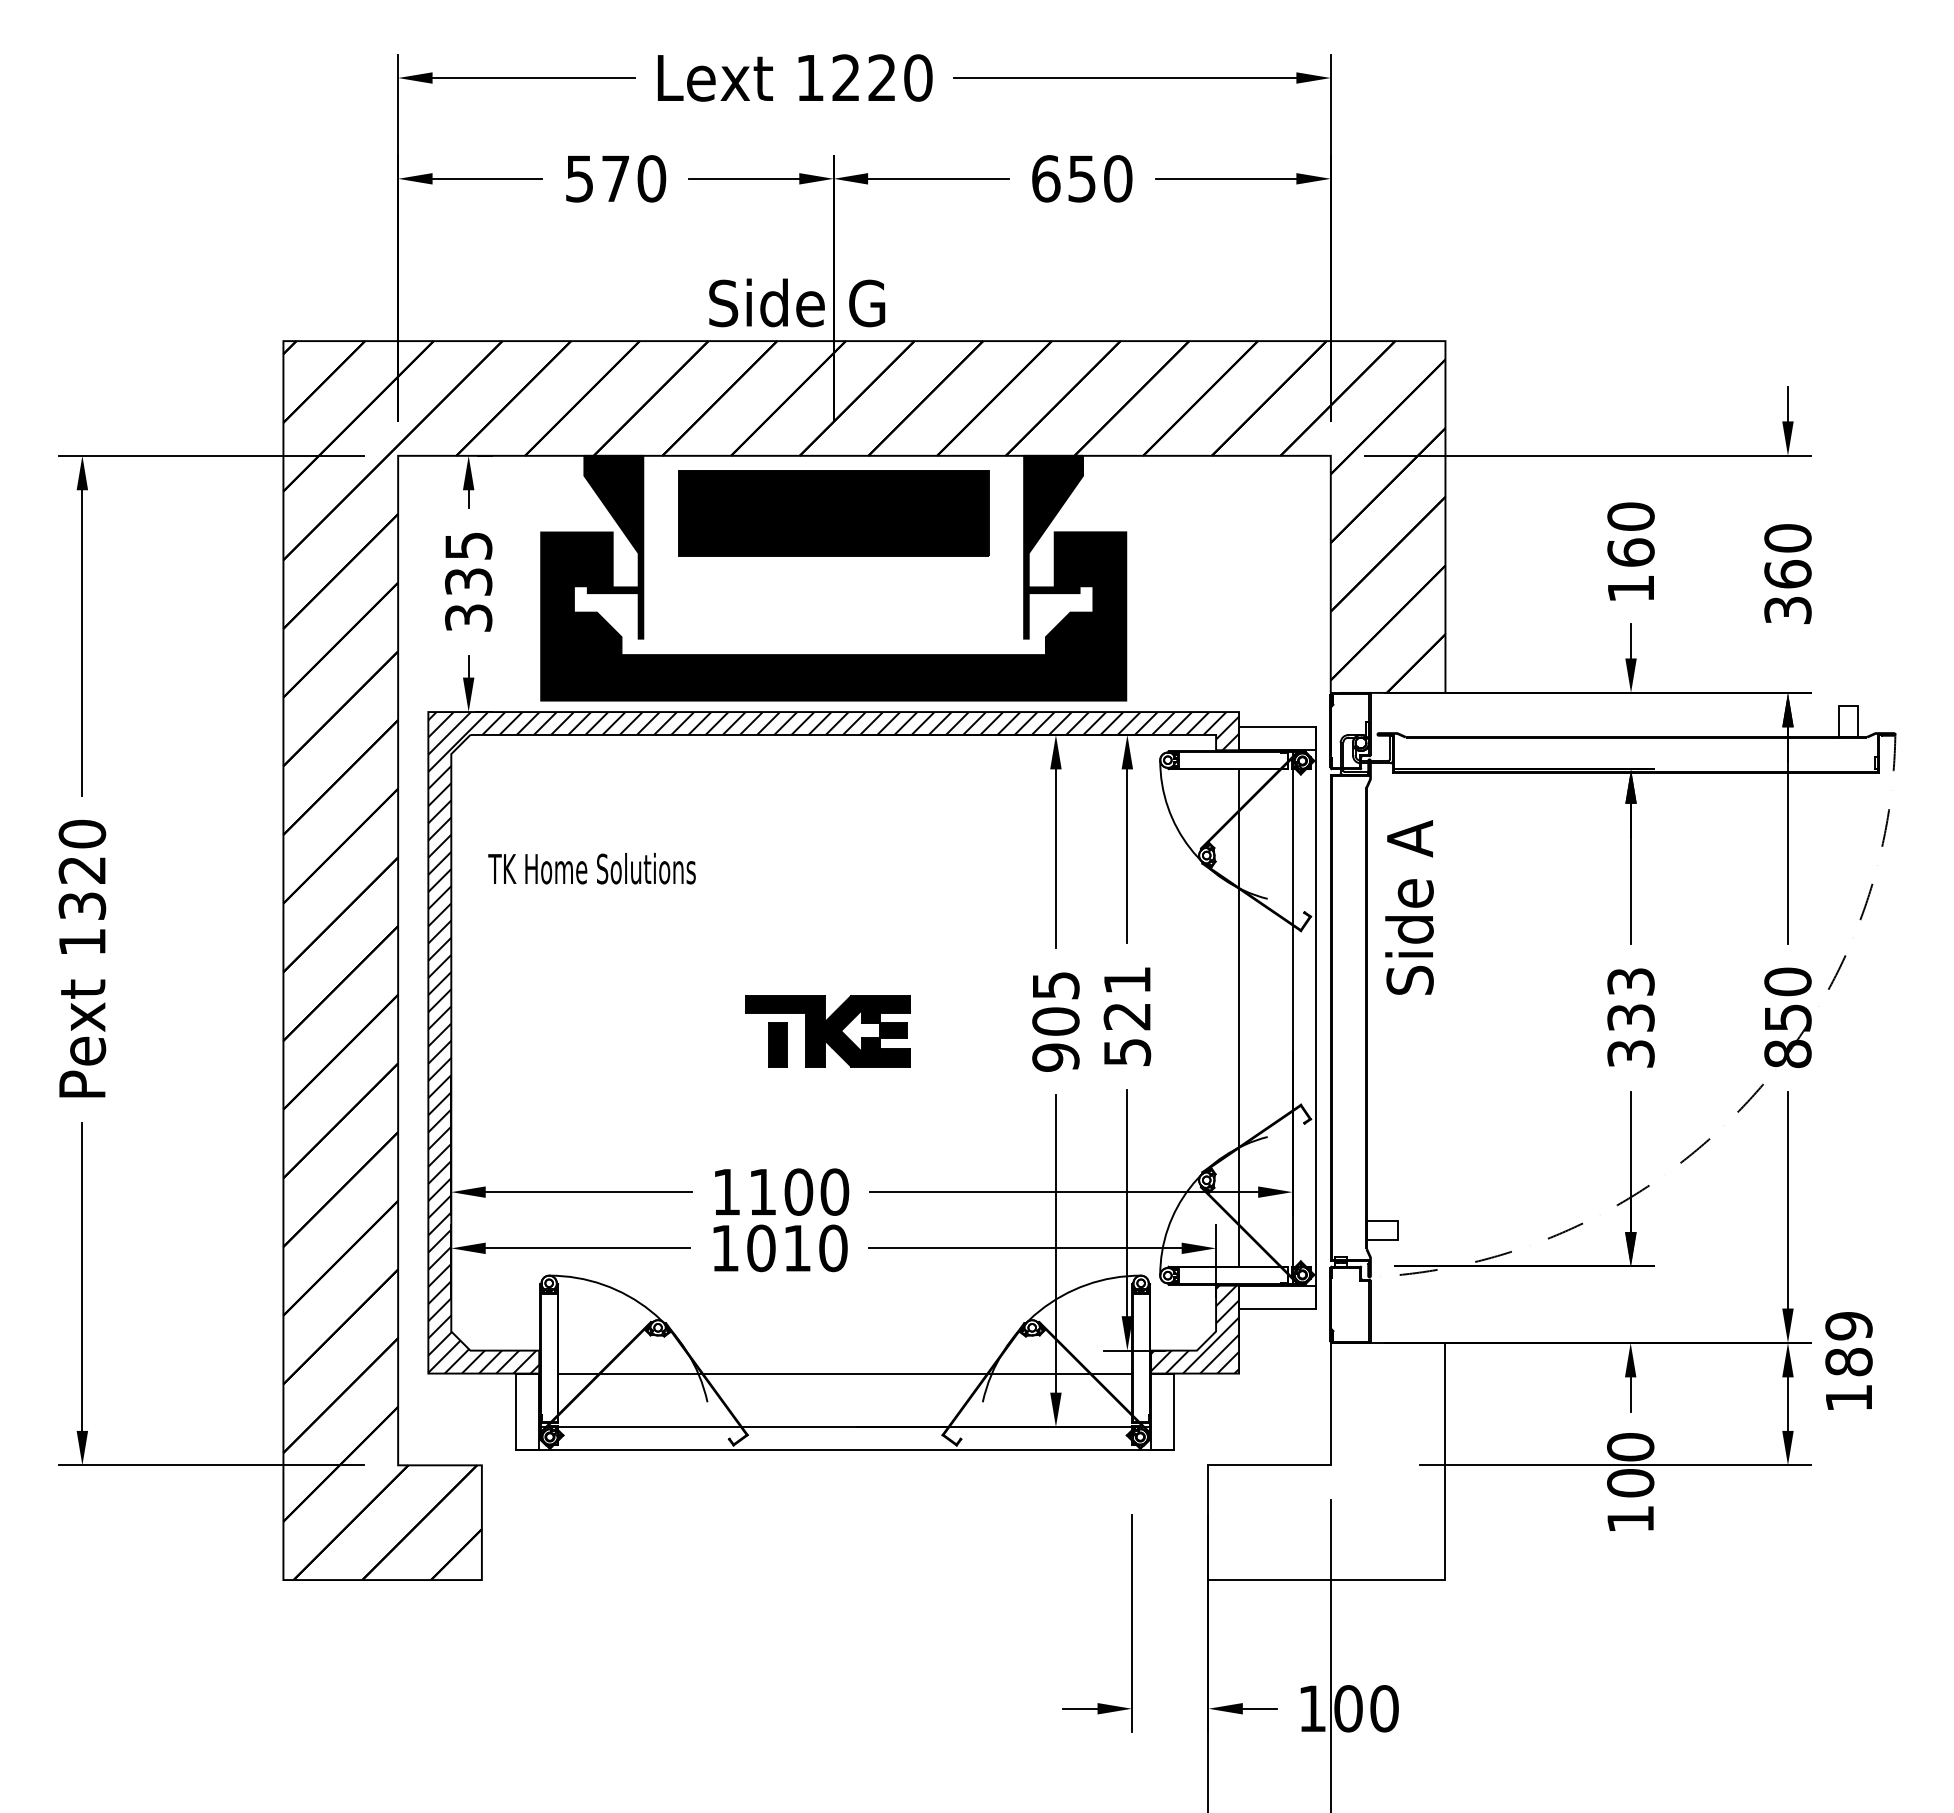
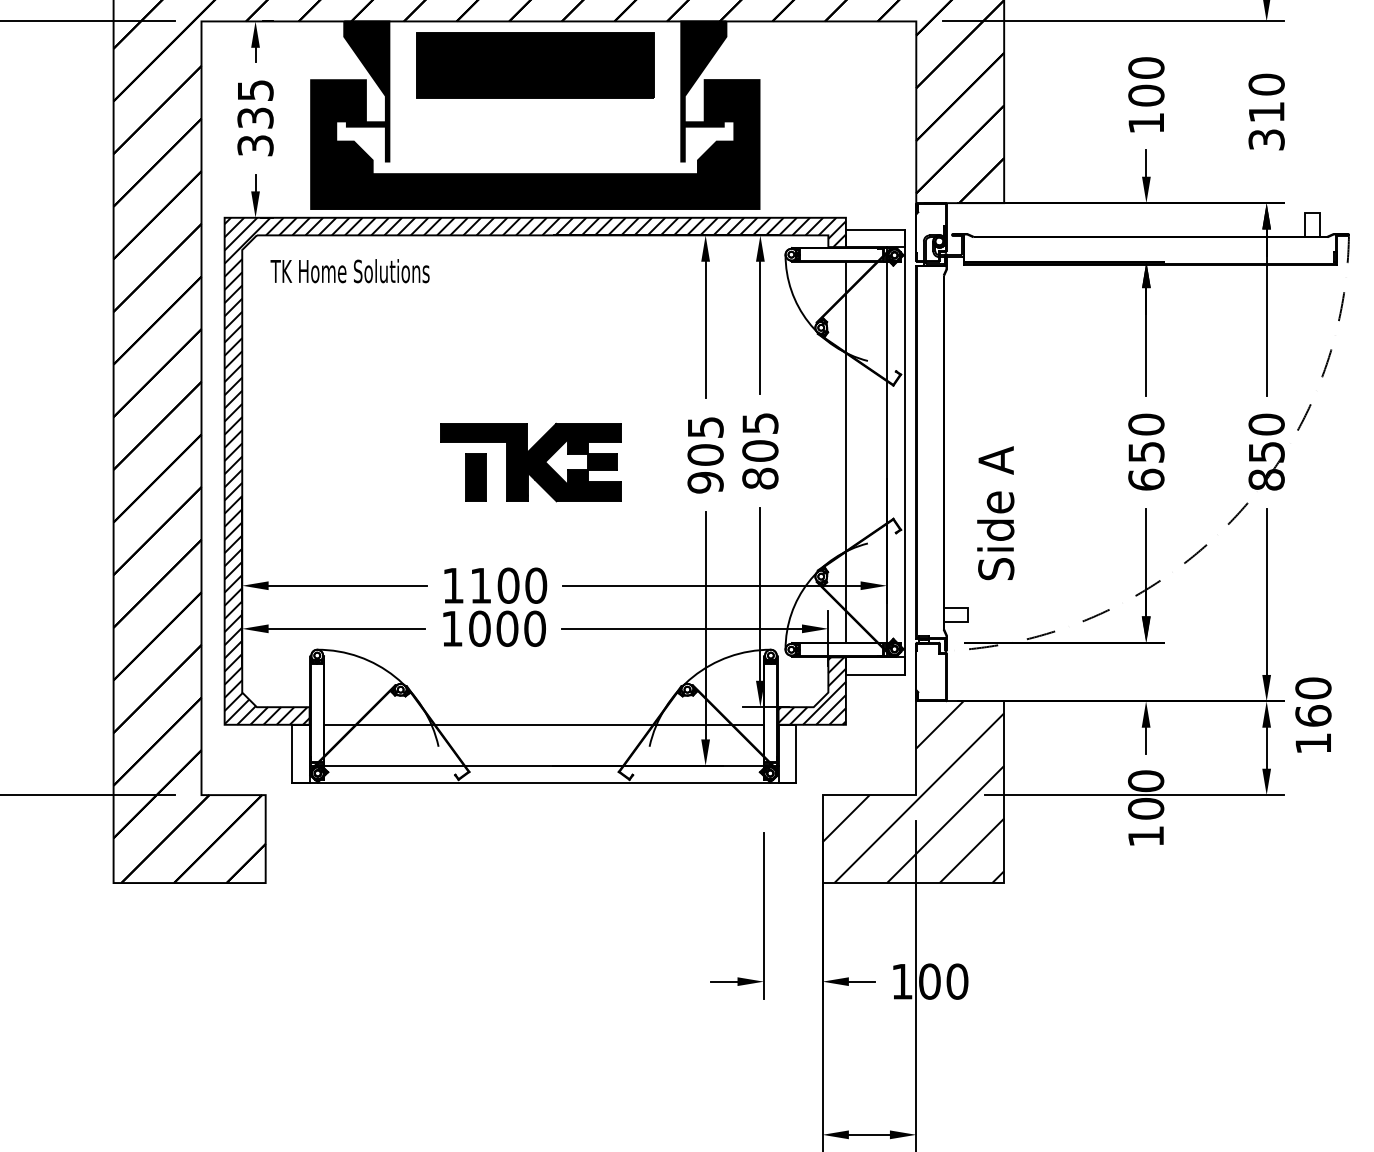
text: (1630, 552) -> (1145, 95), 160 -> 100
text: (1787, 574) -> (1266, 112), 360 -> 310
text: (591, 868) -> (349, 271), moved
text: (1409, 907) -> (995, 513), moved
text: (1127, 1016) -> (760, 451), 521 -> 805
text: (1630, 1017) -> (1145, 451), 333 -> 650
part: (827, 1031) -> (530, 462), size x1.43
text: (797, 1248) -> (507, 628), 1010 -> 1000
text: (1848, 1343) -> (1313, 701), 189 -> 160
hatch: (1326, 1461) -> (912, 792), added

